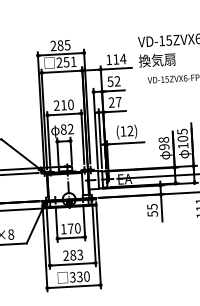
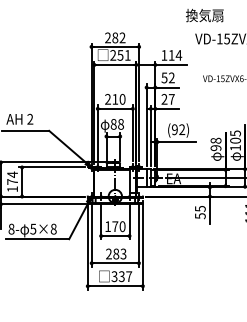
text: (67, 44) -> (122, 37), 285 -> 282
text: (156, 60) -> (204, 15), moved
text: (70, 129) -> (120, 124), 82 -> 88
text: (122, 131) -> (174, 129), (12) -> (92)
text: (87, 276) -> (129, 276), 330 -> 337

